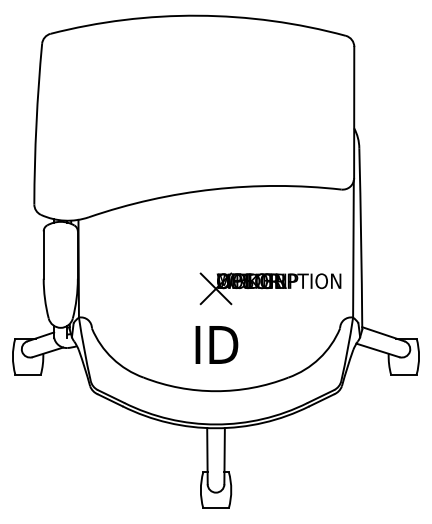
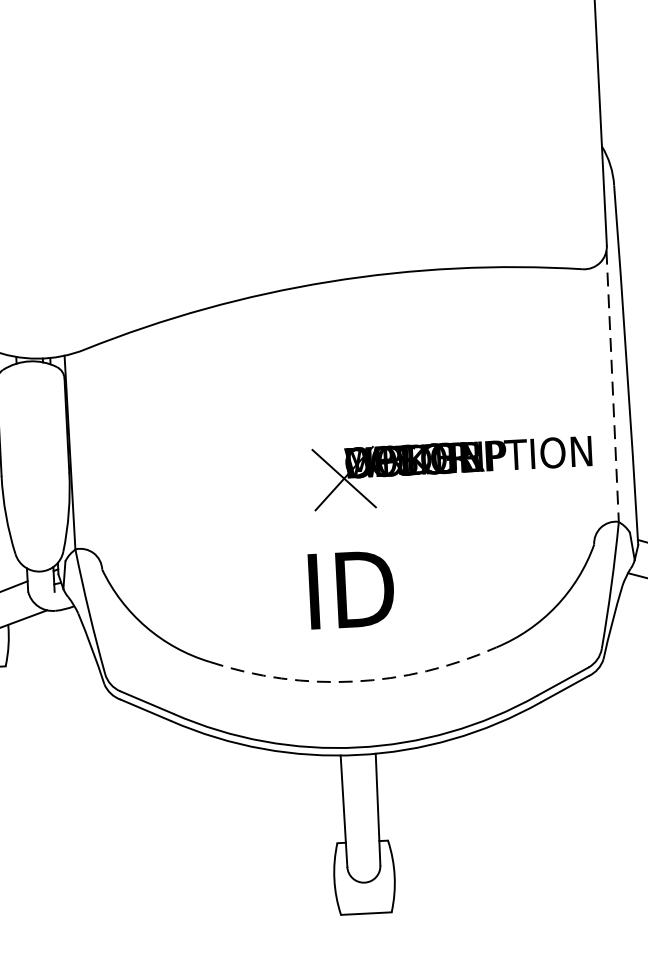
line: (353, 249) -> (612, 386), solid -> dashed
arc: (216, 391) -> (355, 682), solid -> dashed

